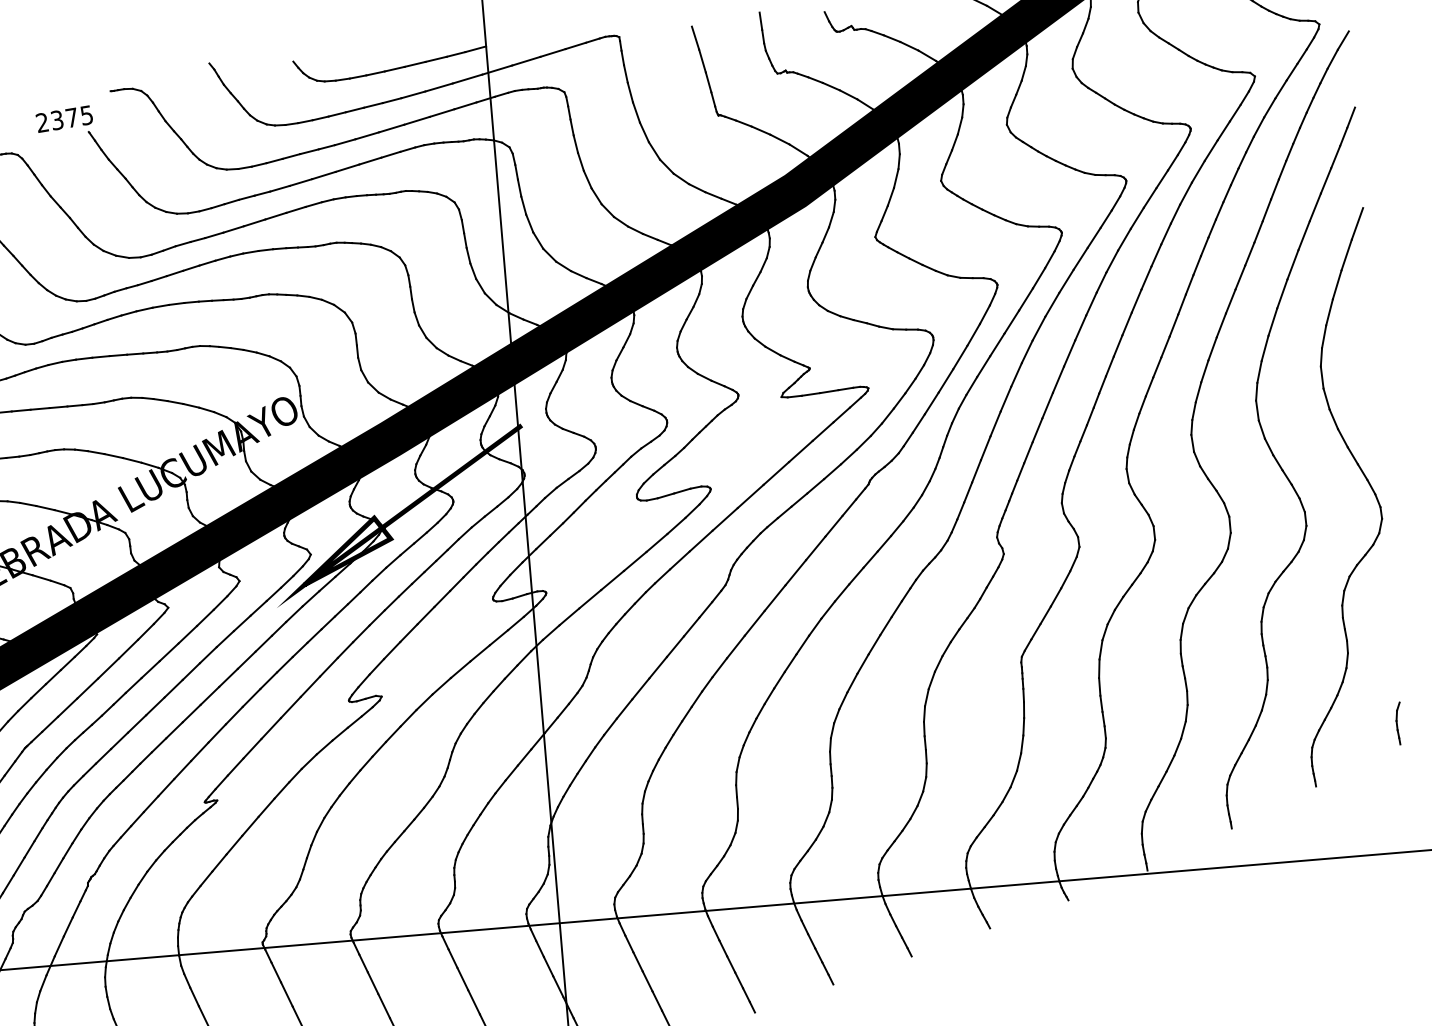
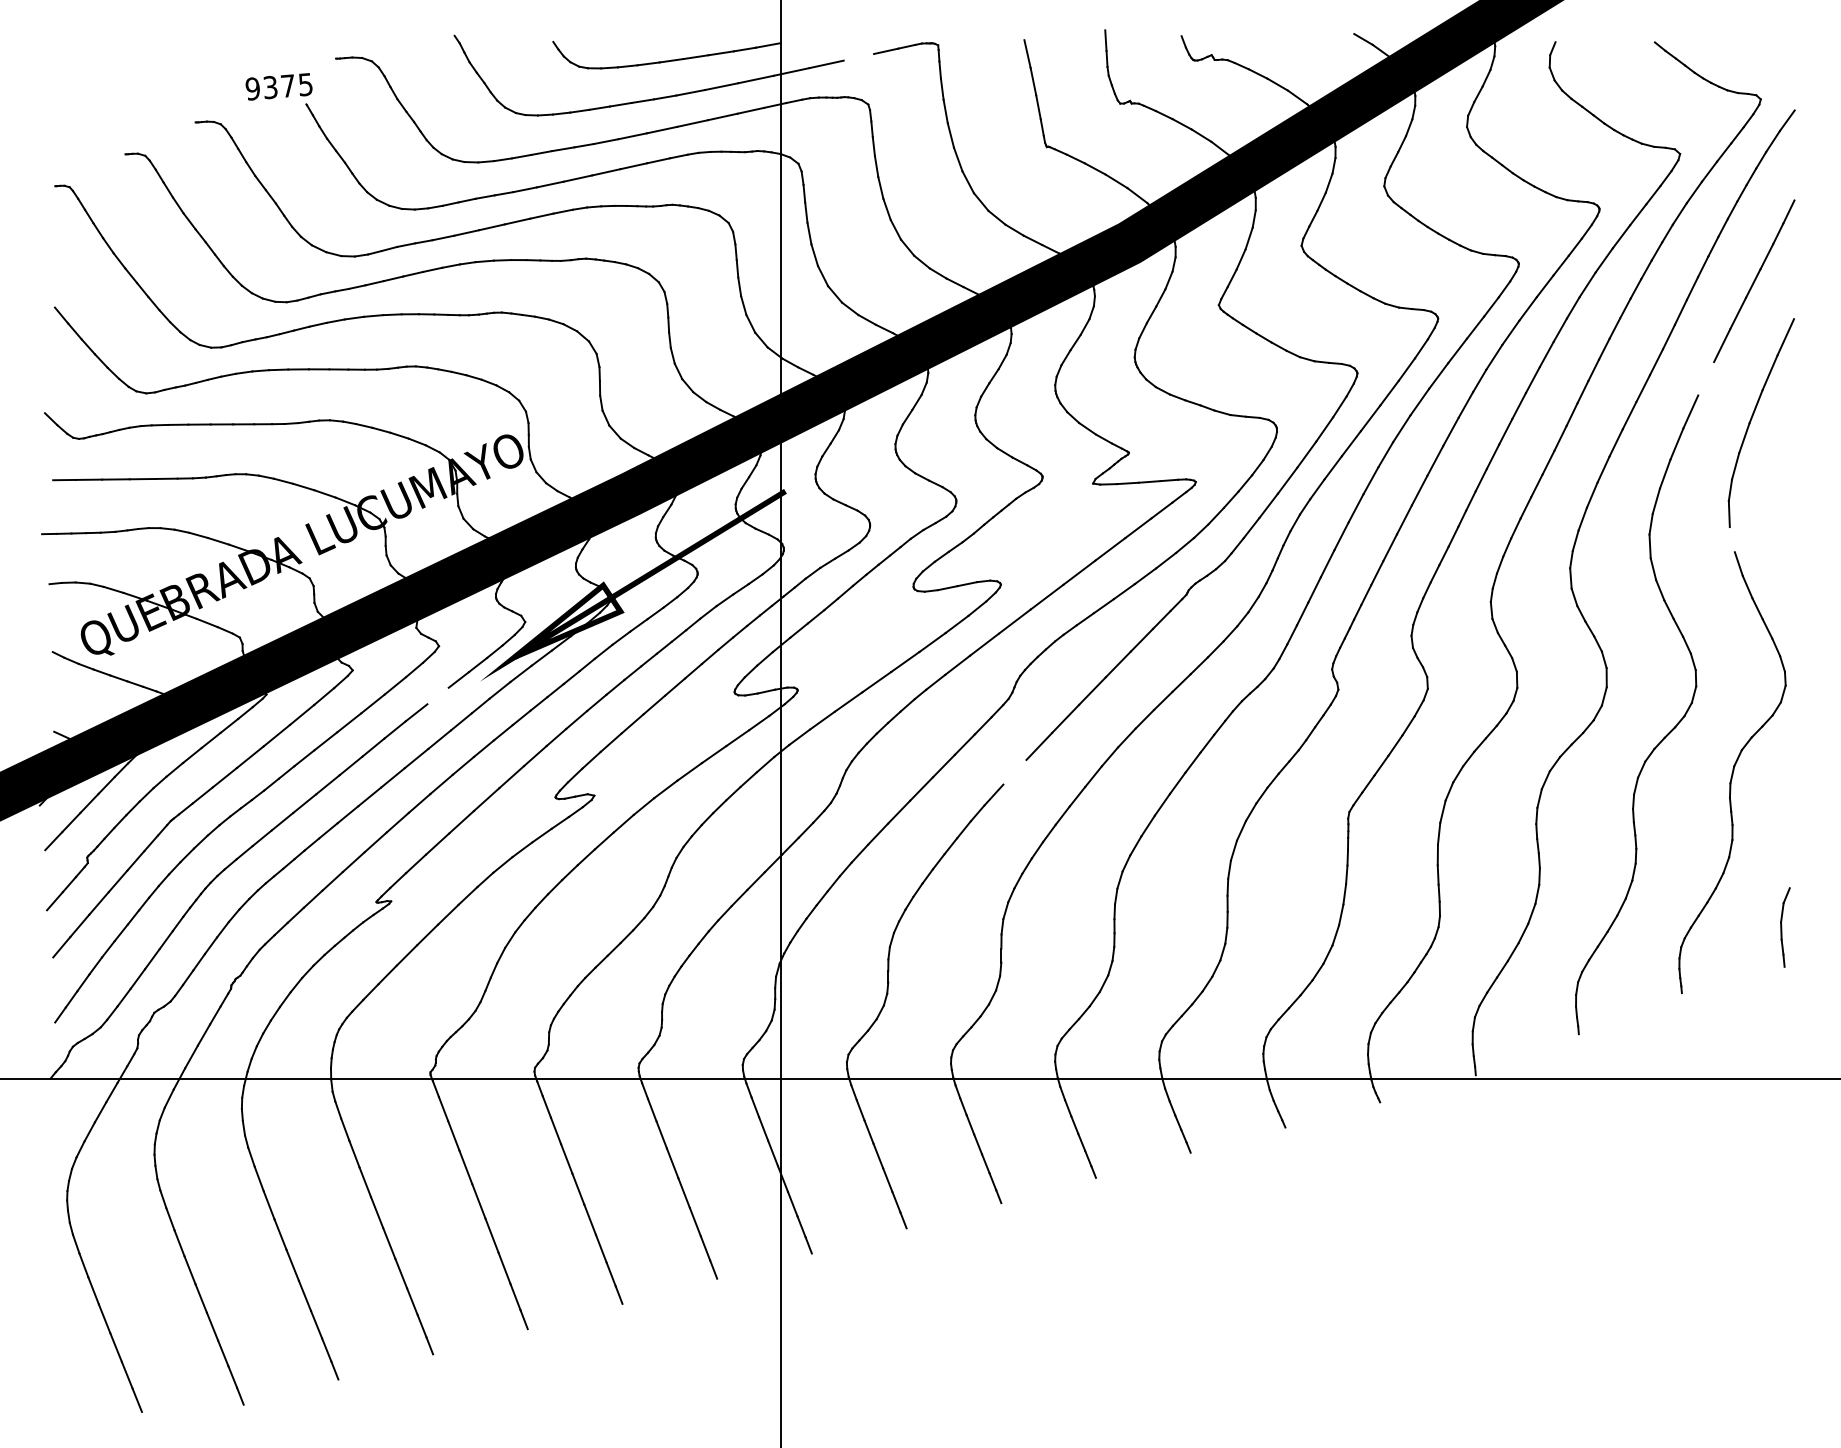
line: (552, 53) -> (858, 57), removed
text: (42, 122) -> (252, 88), 2375 -> 9375
line: (1293, 264) -> (1706, 378), removed
line: (1325, 399) -> (1731, 539), removed
line: (241, 622) -> (437, 695), removed
line: (735, 646) -> (1014, 771), removed
part: (1399, 723) -> (1785, 927), size x1.6

